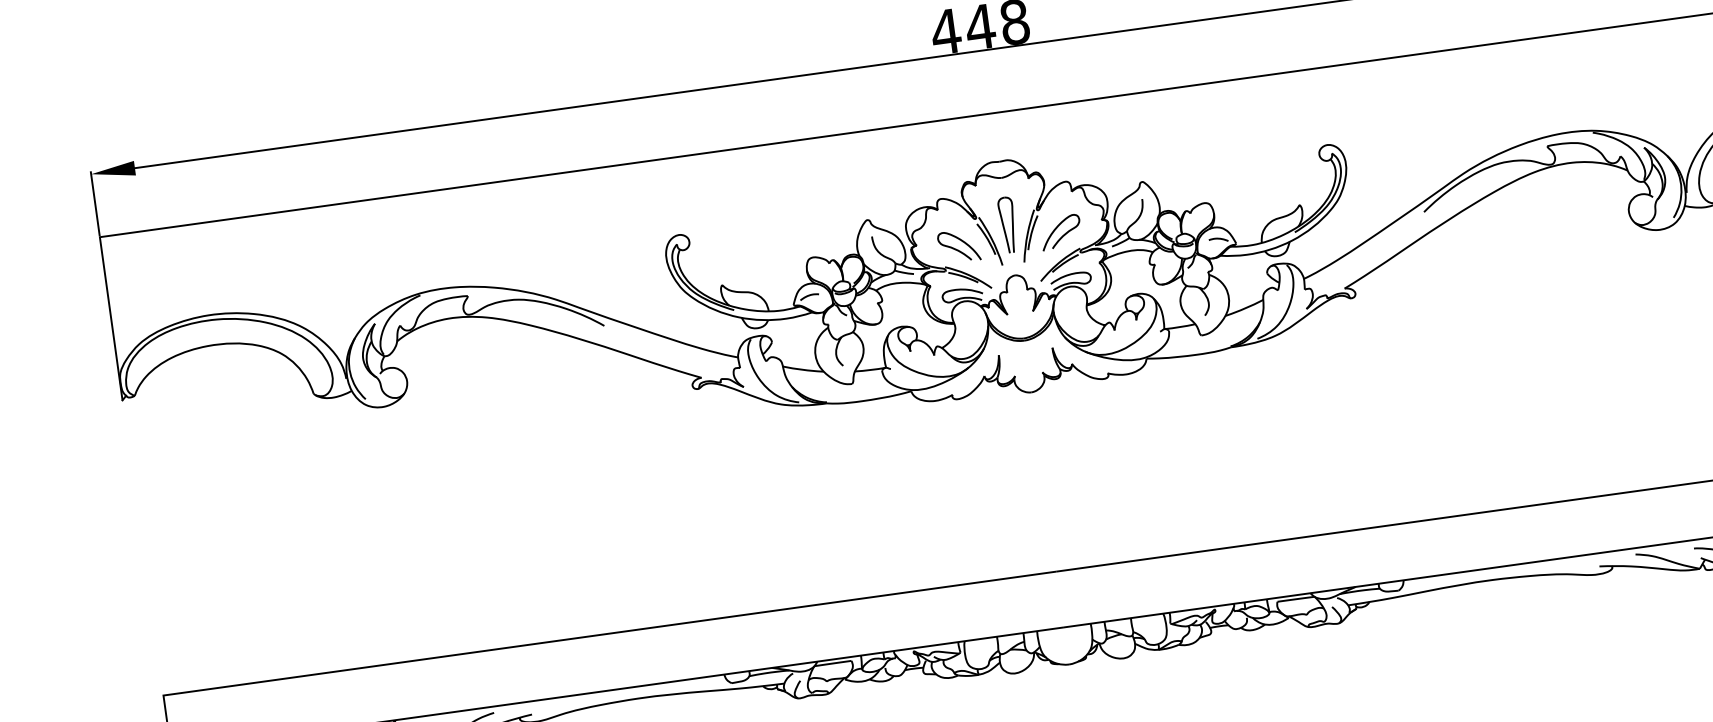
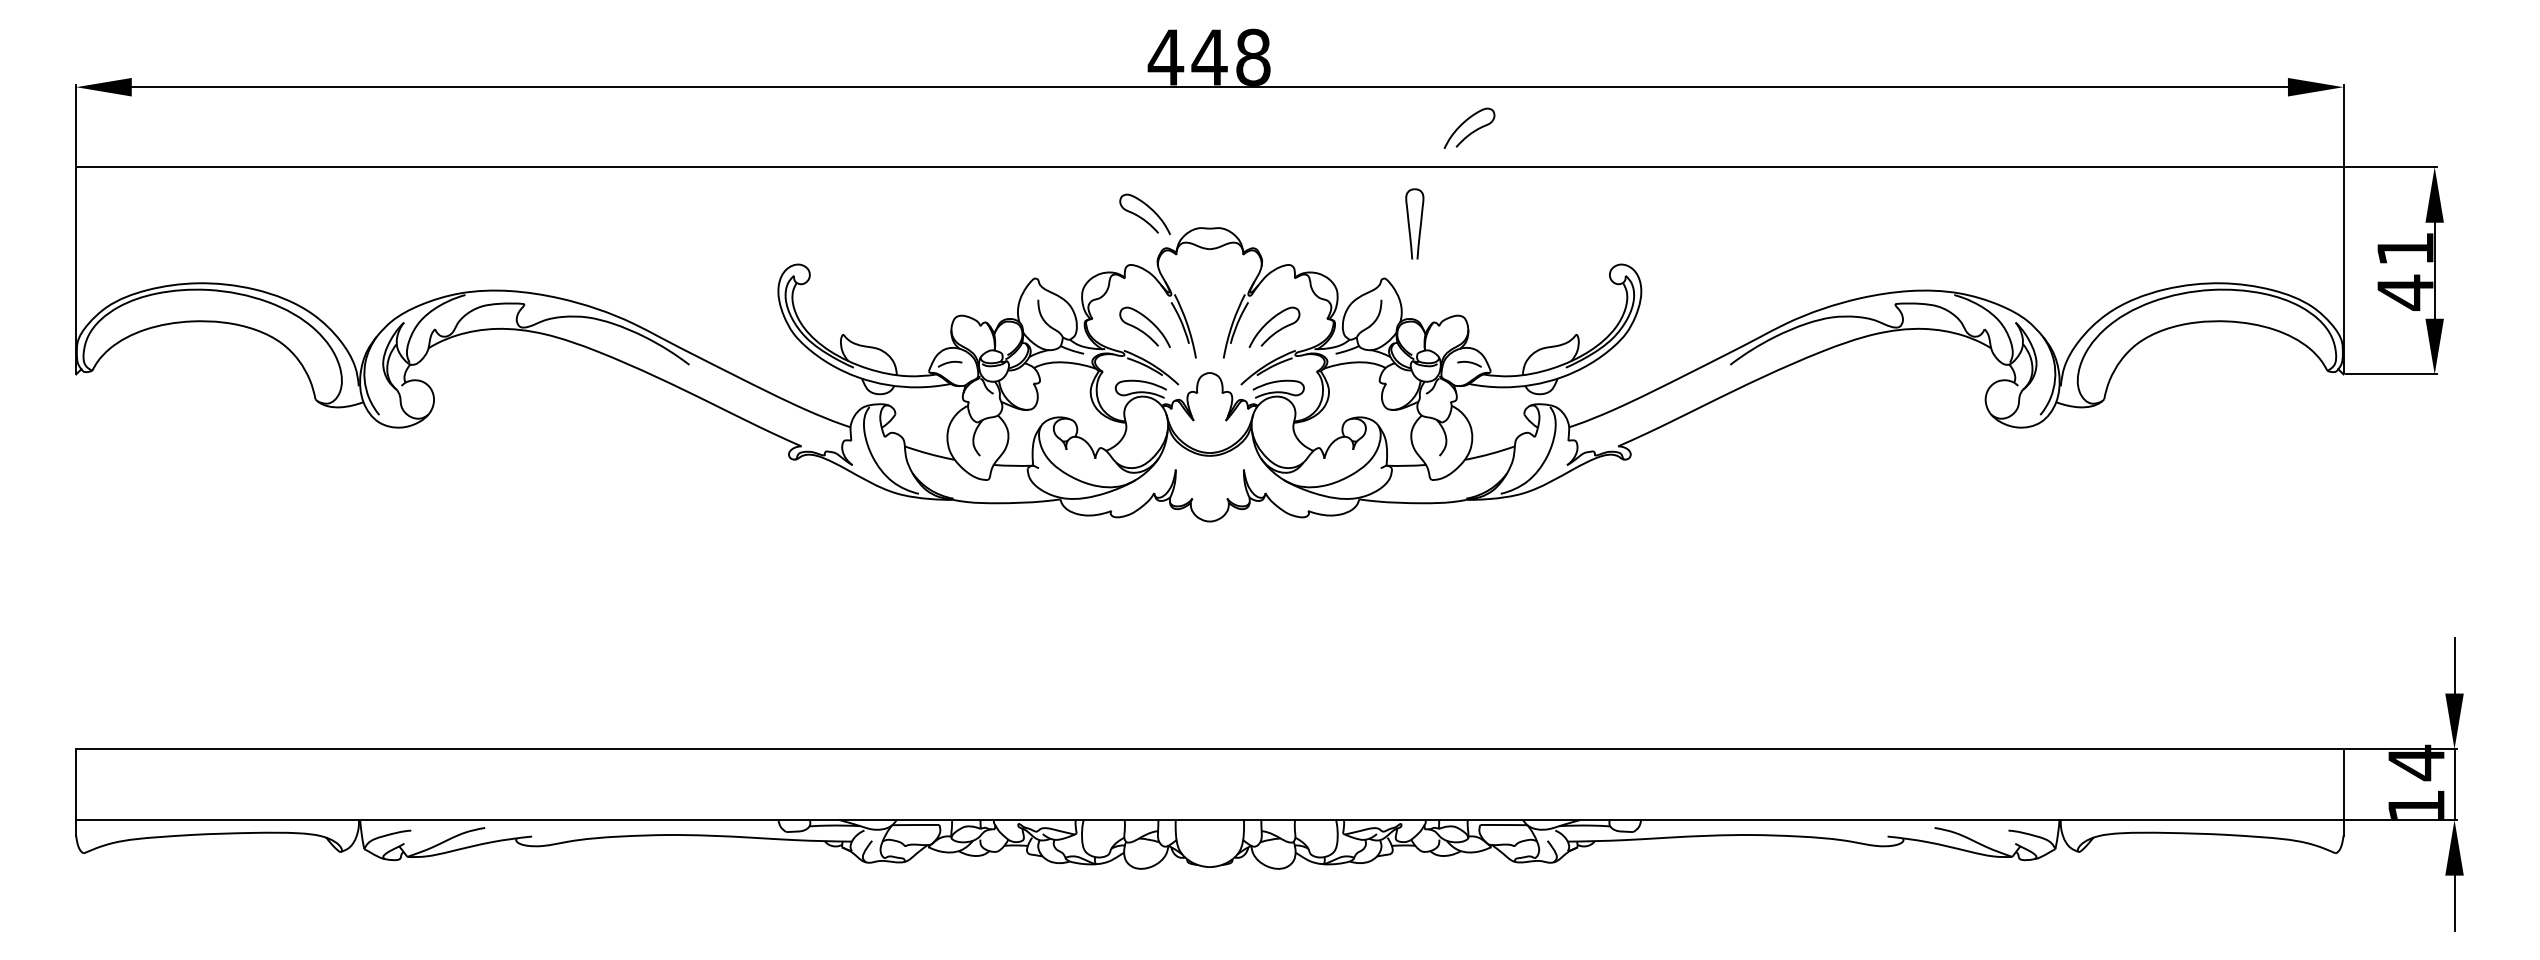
curve: (1196, 55) -> (1473, 130), added
curve: (945, 160) -> (1142, 217), added
part: (1007, 224) -> (1414, 223), moved

